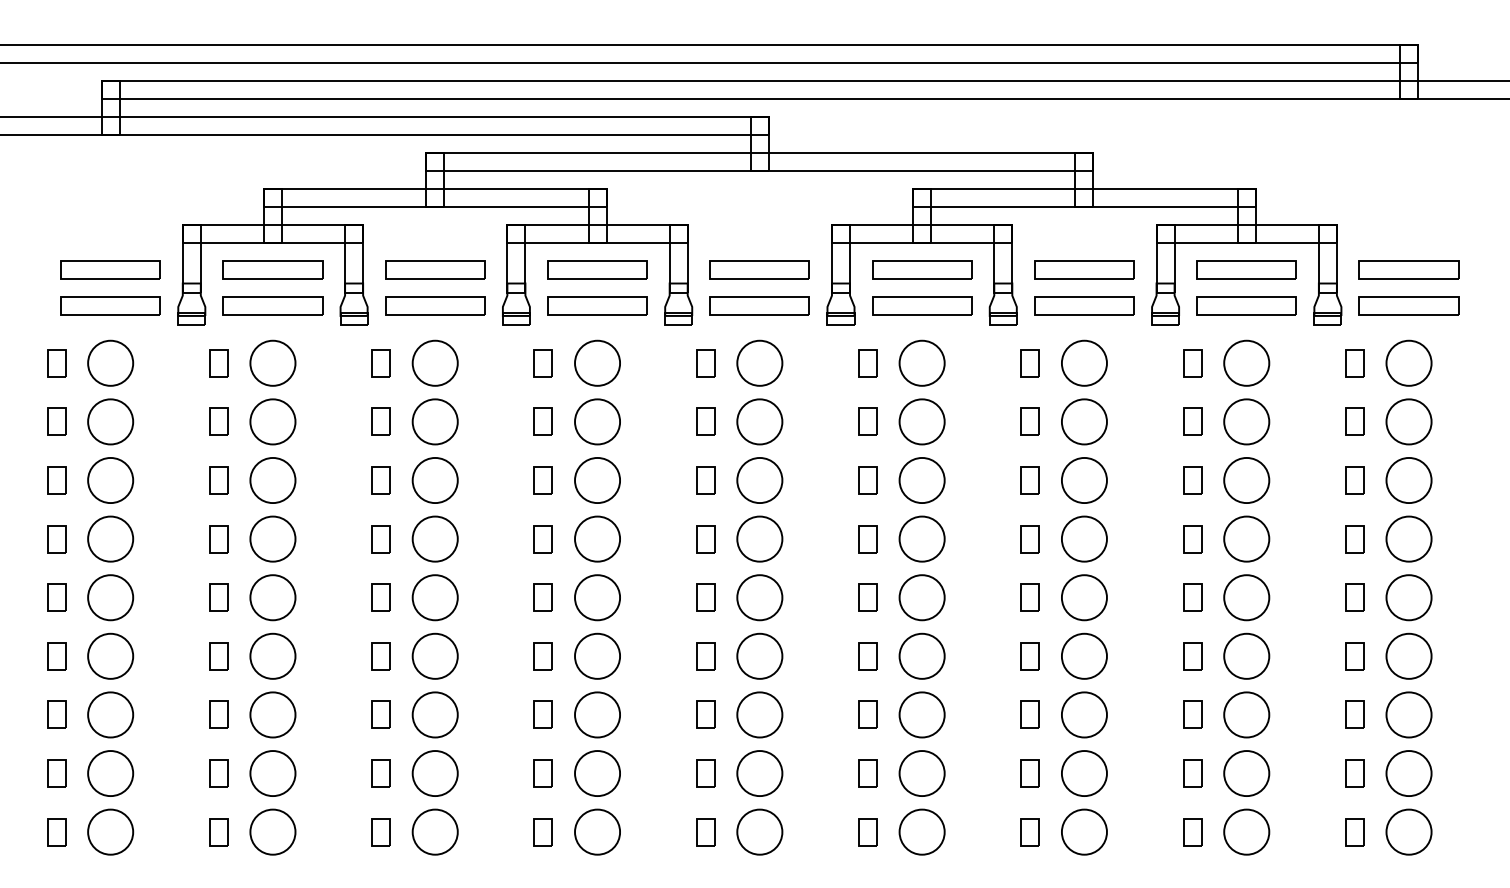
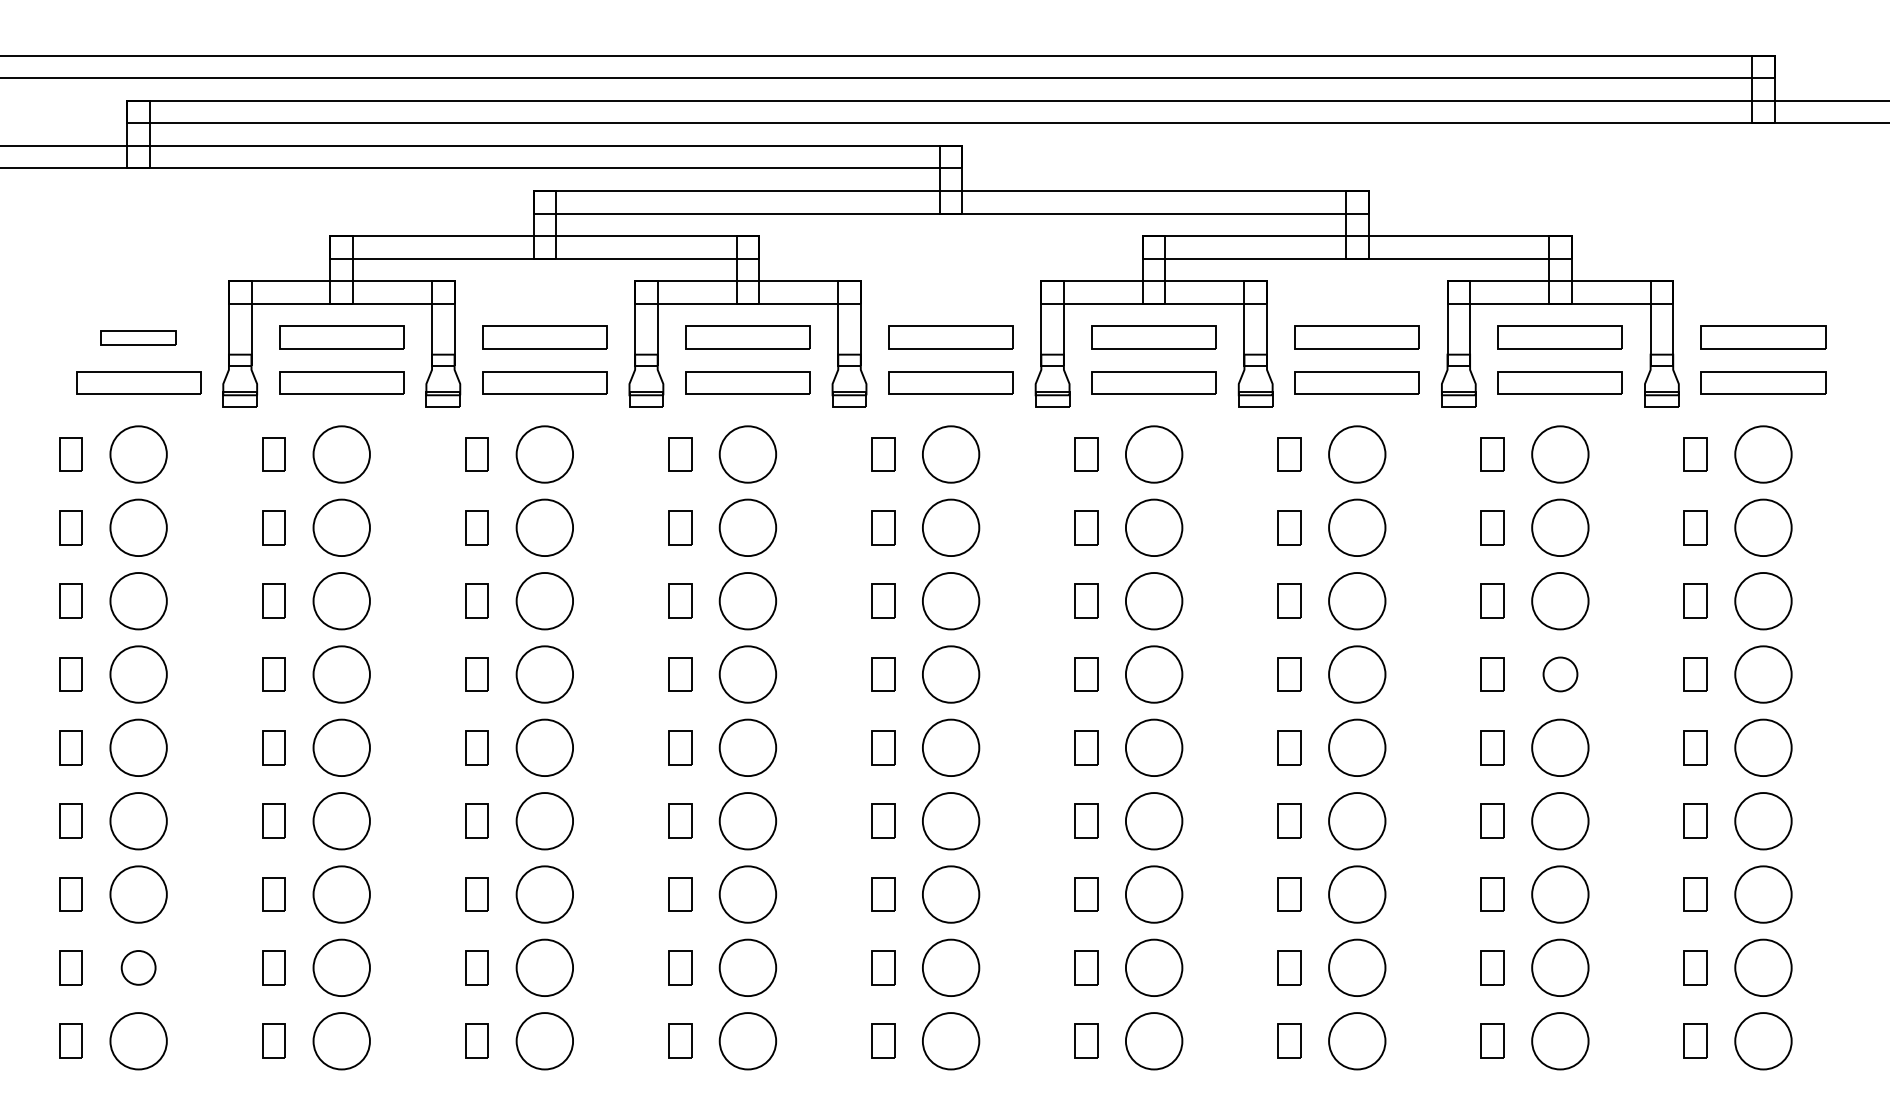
part: (110, 269) -> (138, 337), size x0.6
circle: (1246, 538) -> (1560, 673), size x0.6
circle: (110, 773) -> (138, 967), size x0.6

